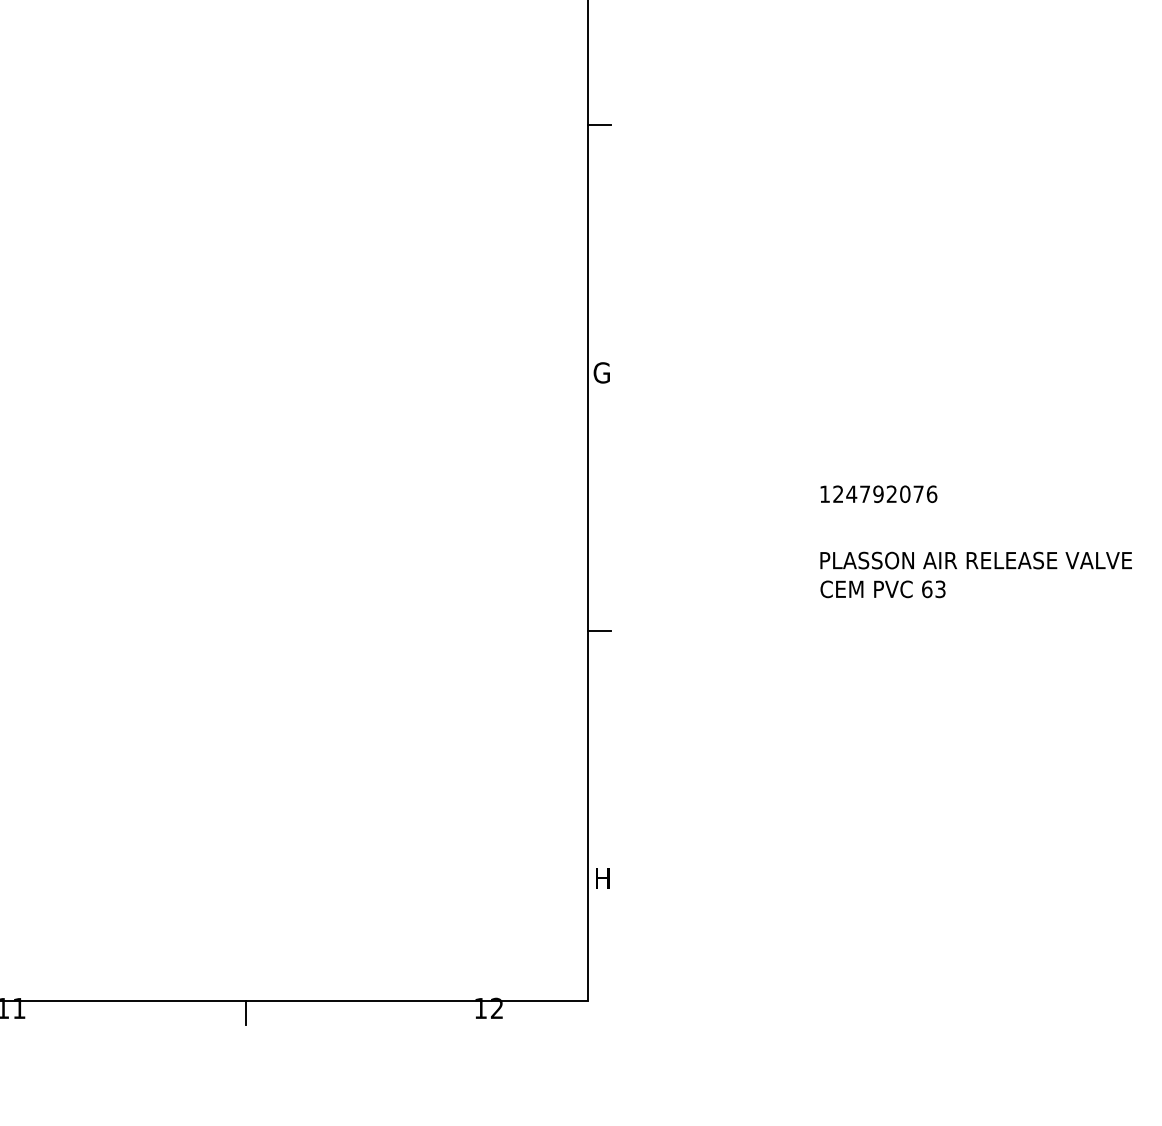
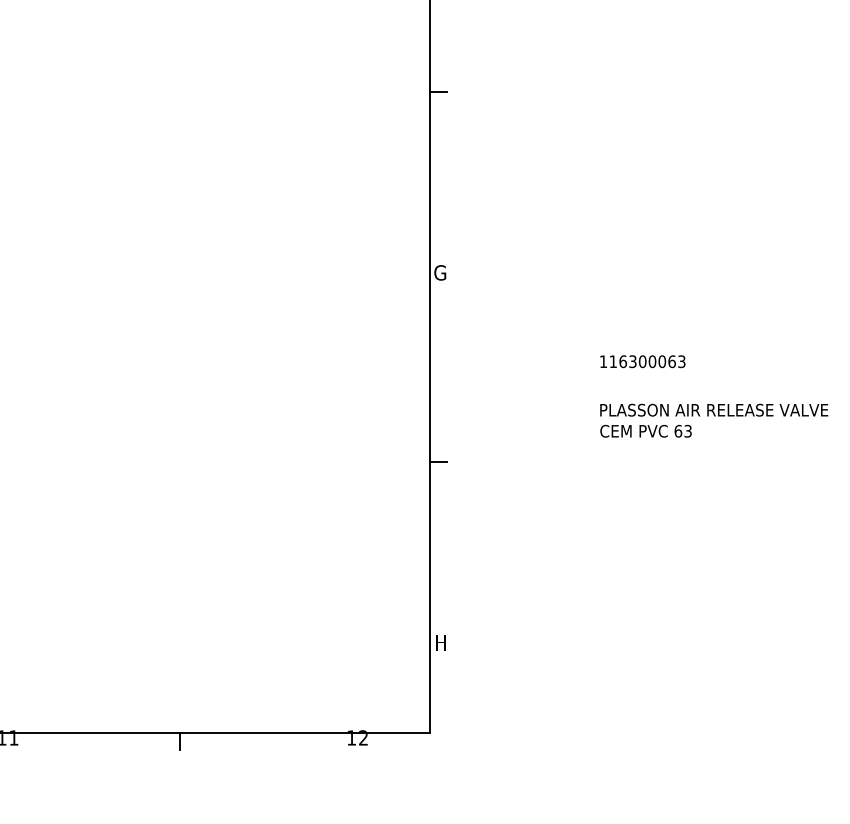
text: (885, 494) -> (647, 361), 124792076 -> 116300063

